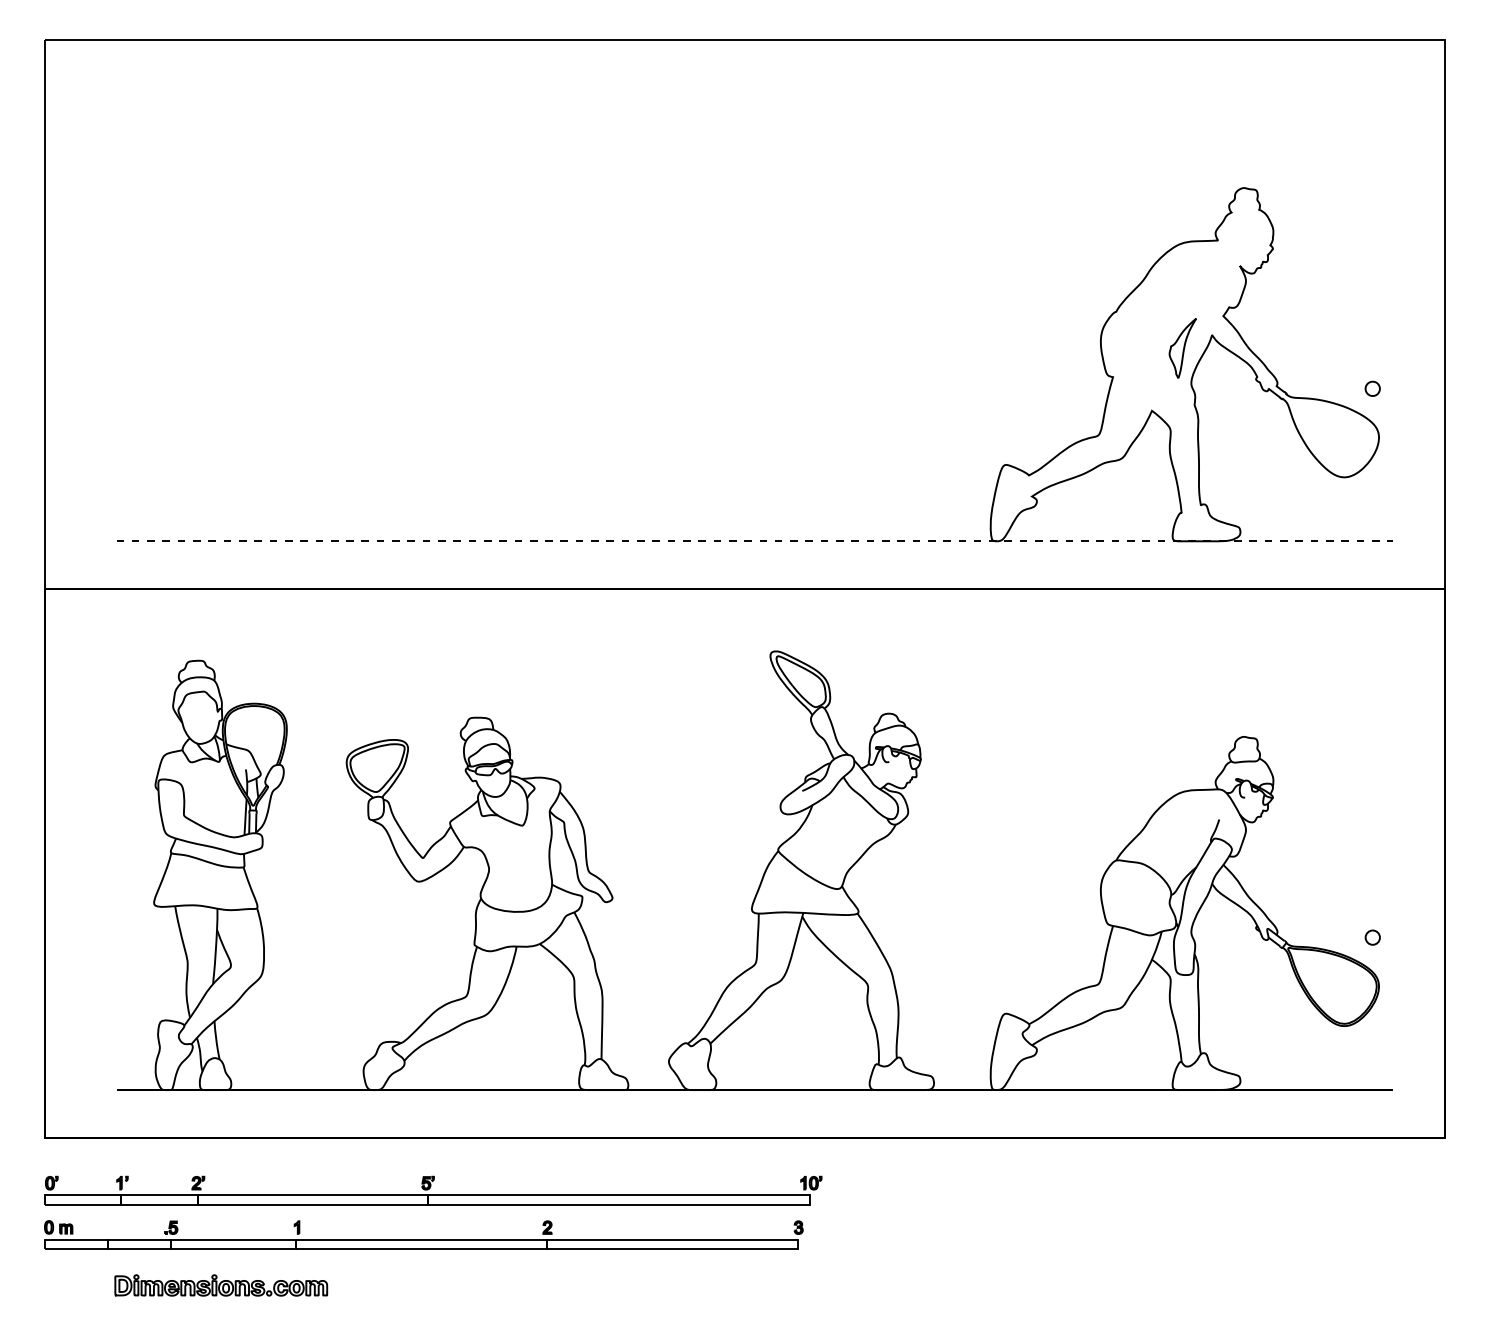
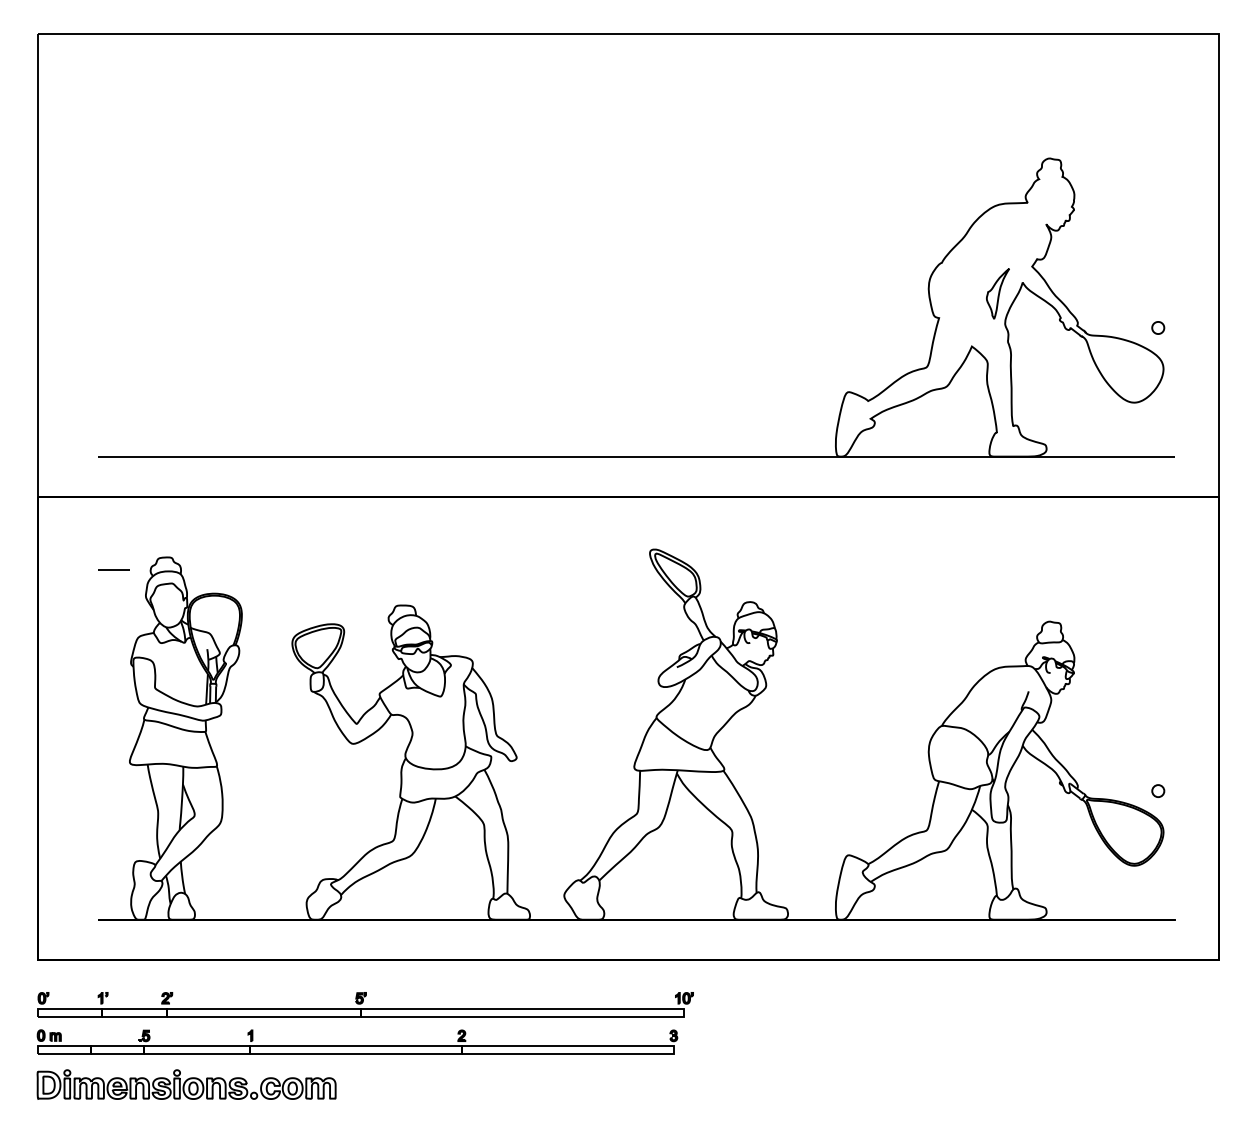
line: (755, 541) -> (637, 456), dashed -> solid
line: (135, 674) -> (114, 569), added
part: (220, 1285) -> (185, 1084), size x1.67

